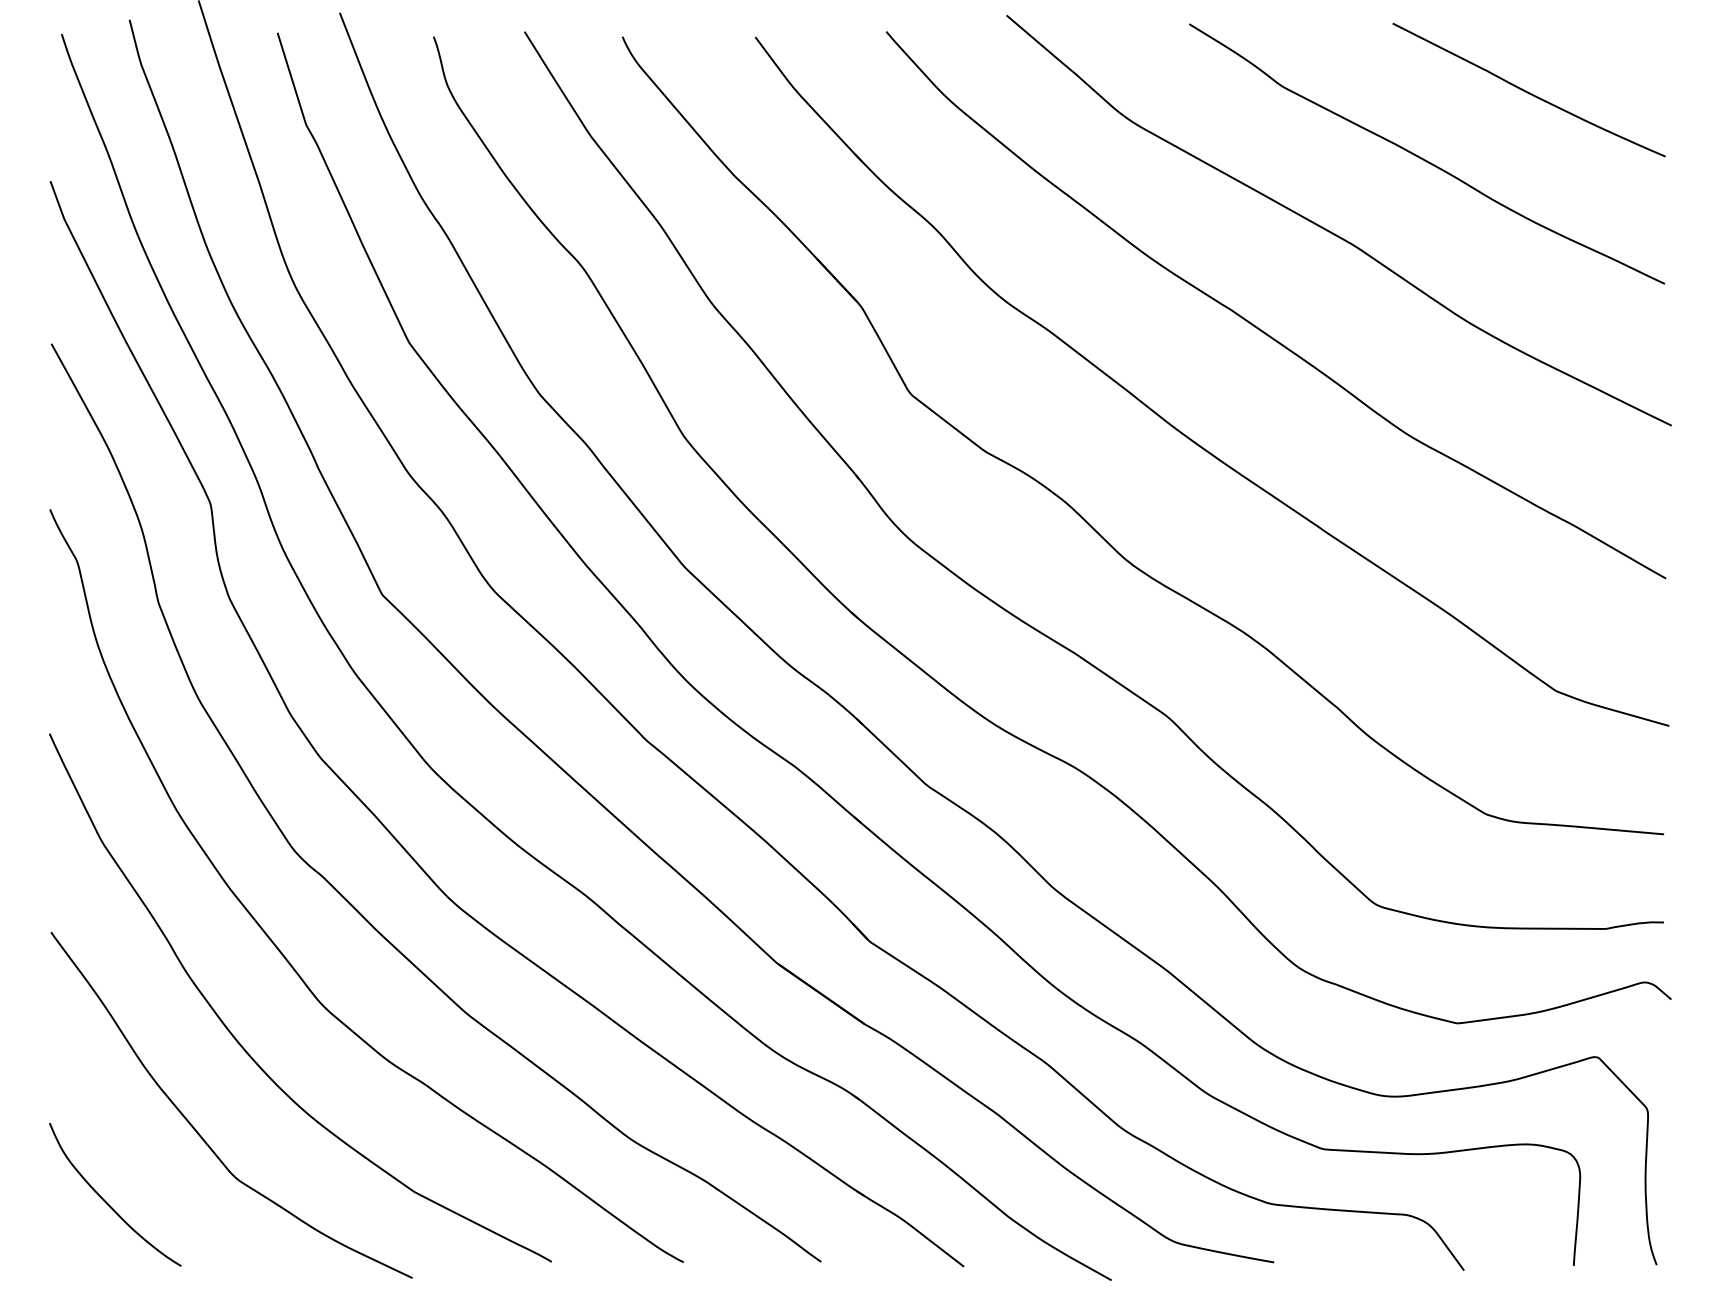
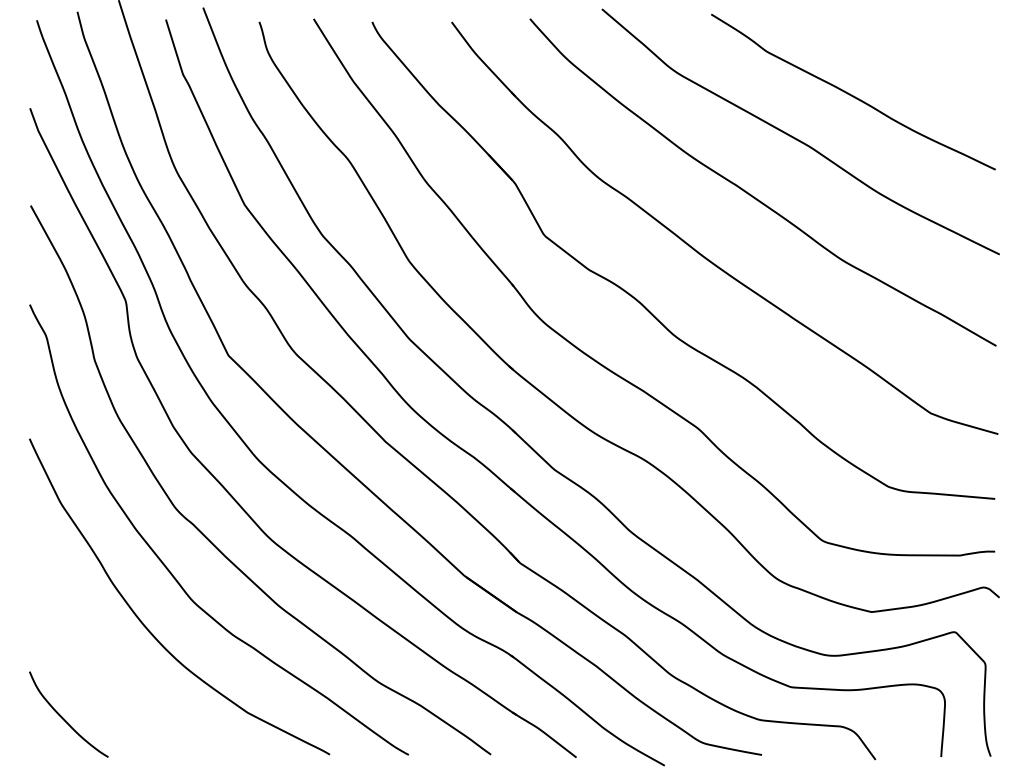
curve: (1529, 91) -> (914, 54), removed
curve: (201, 1134) -> (120, 678), removed

